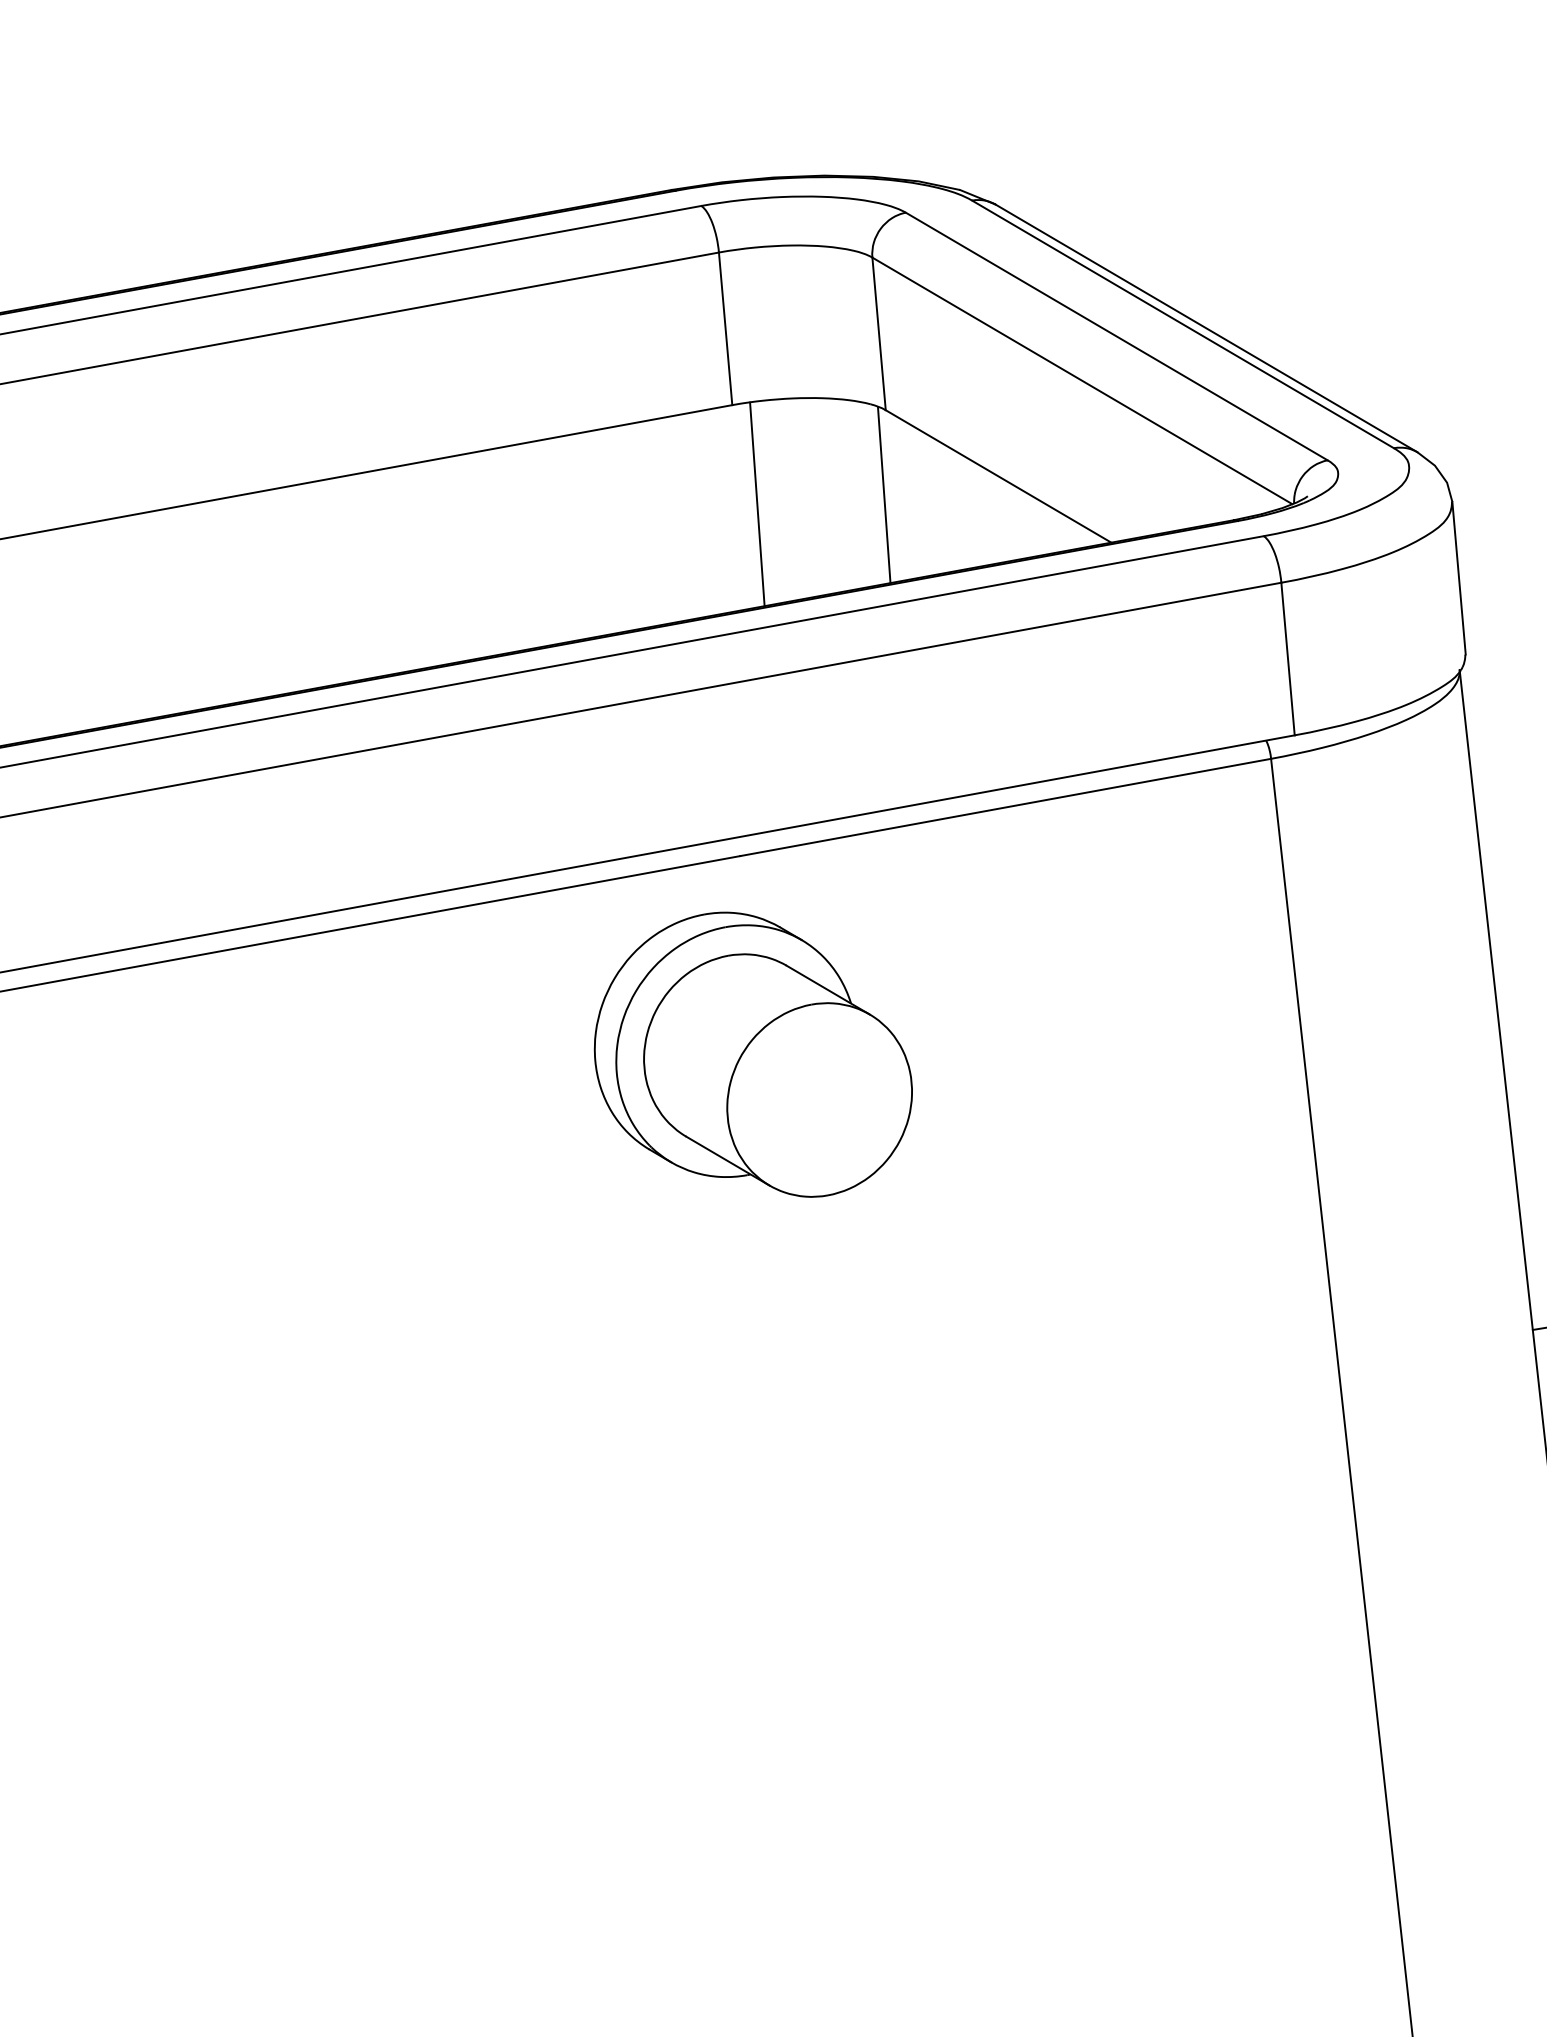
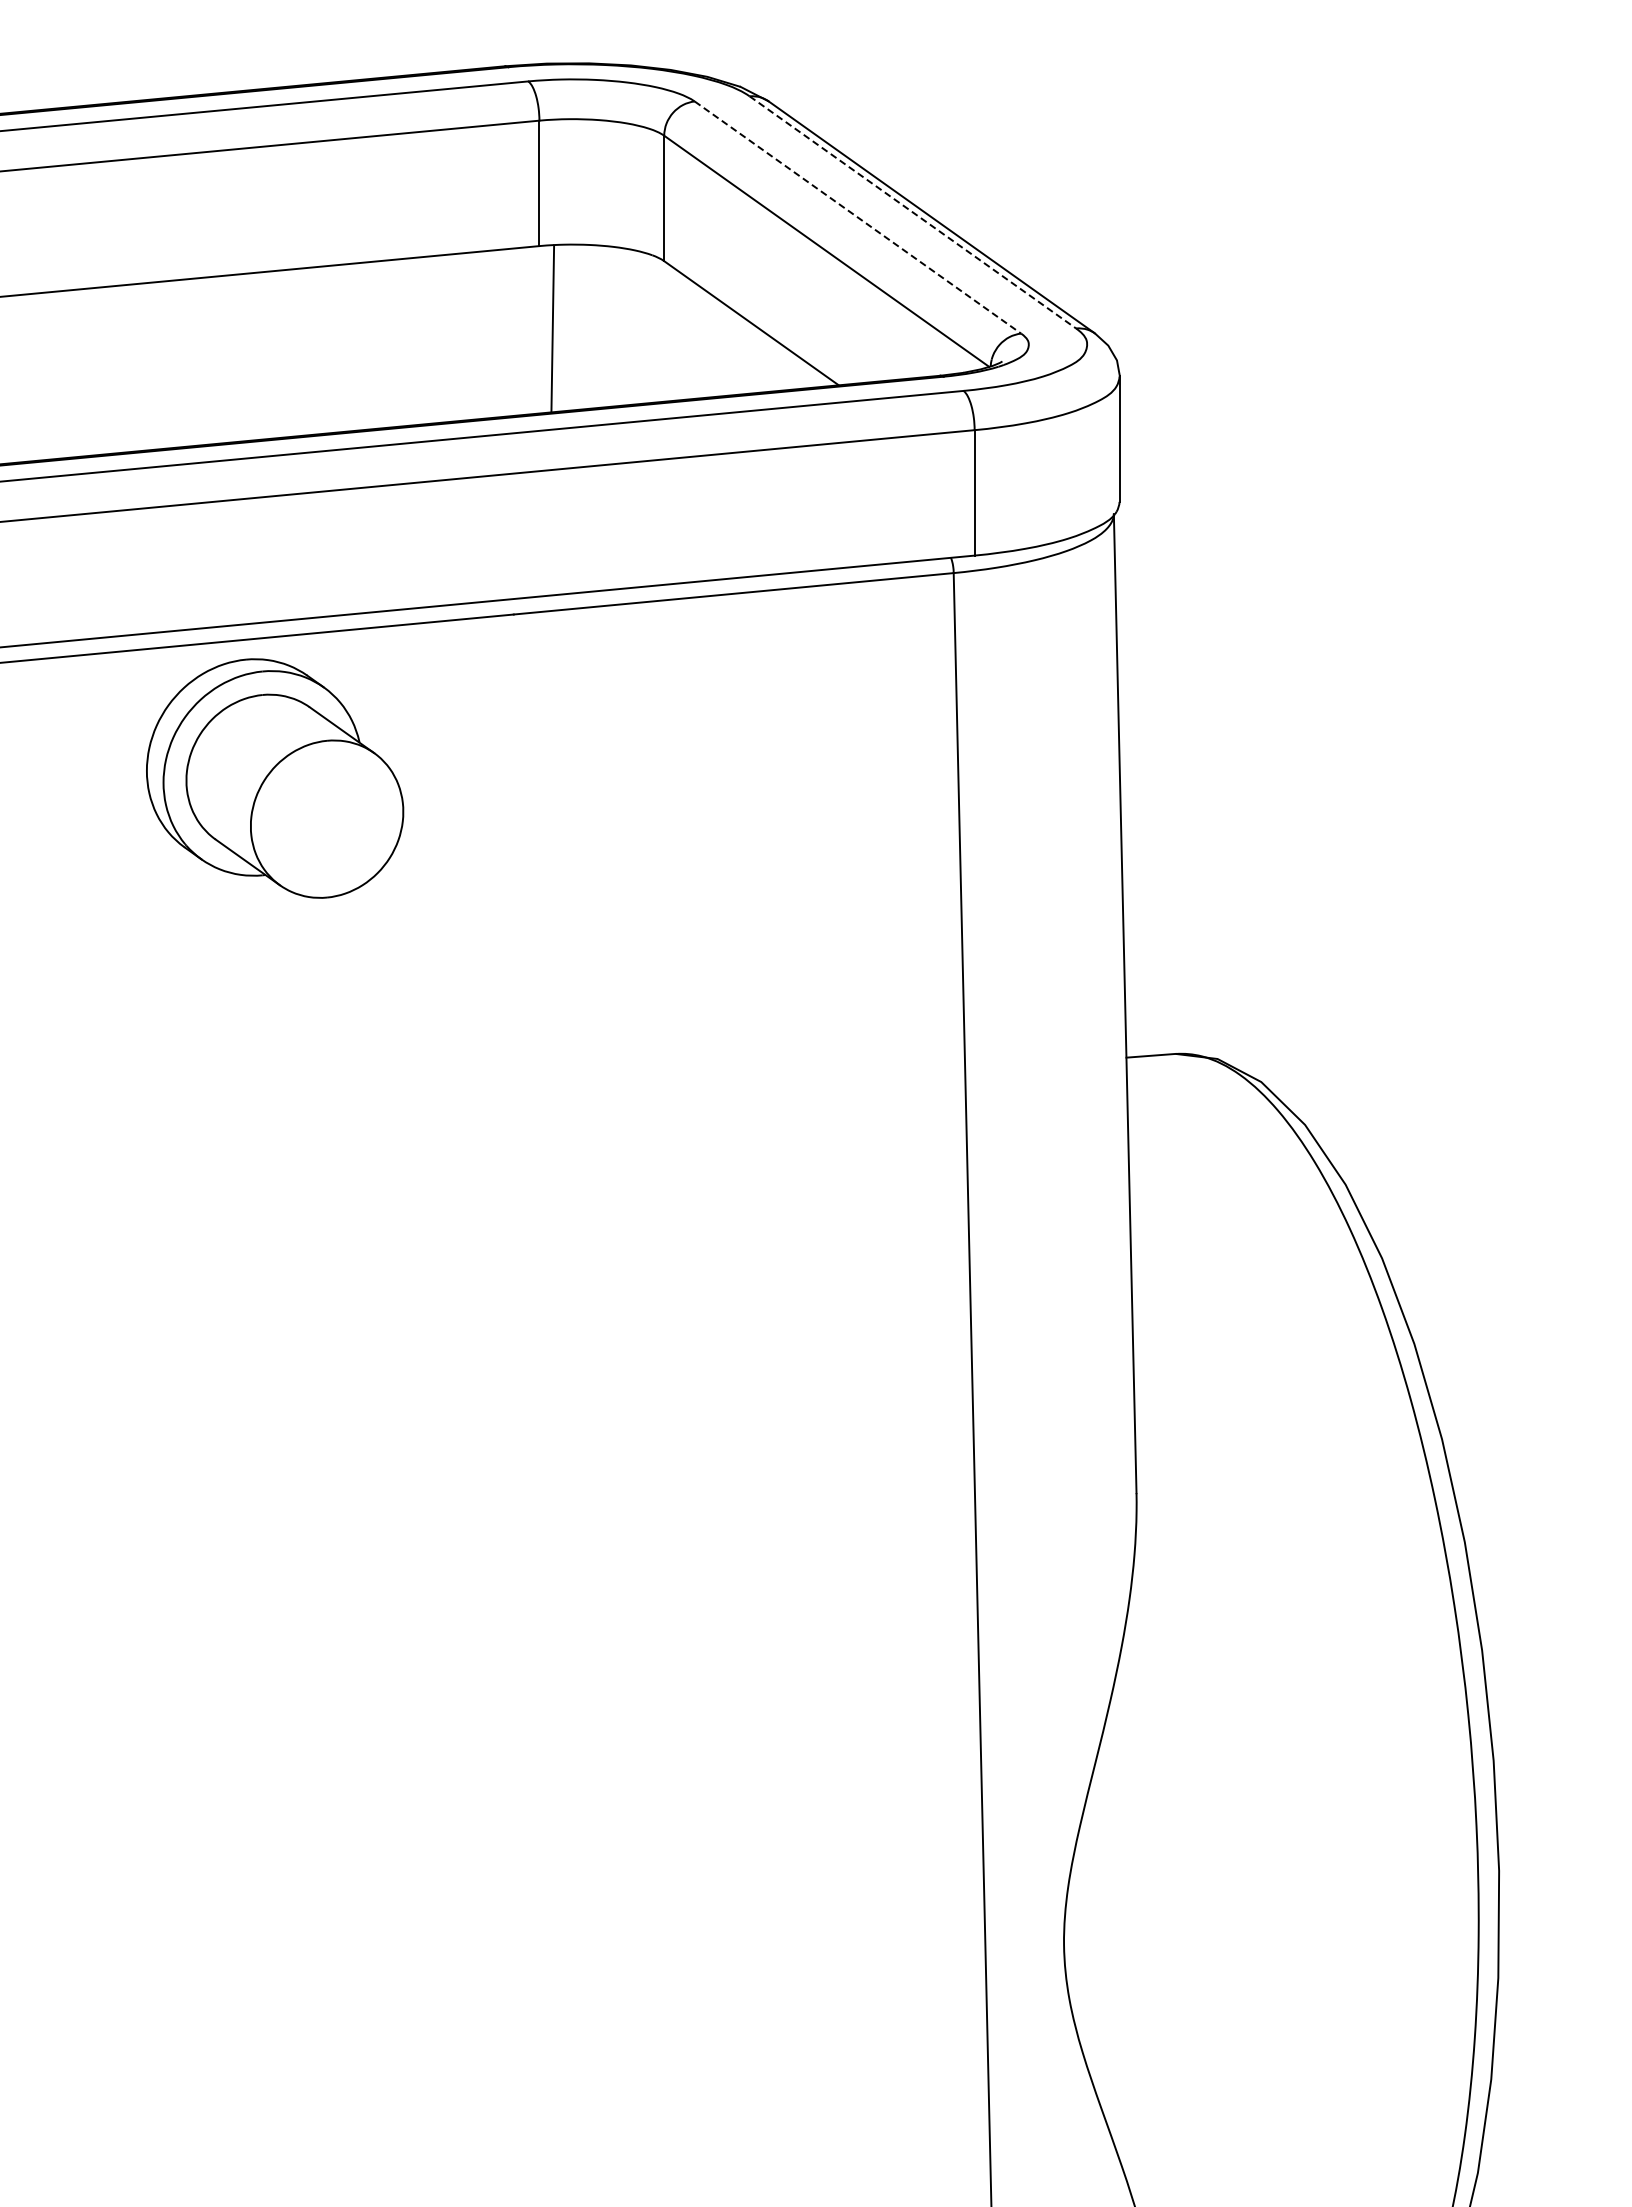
line: (1183, 324) -> (913, 212), solid -> dashed
line: (1117, 336) -> (858, 217), solid -> dashed
line: (883, 495) -> (656, 330), removed
part: (752, 1056) -> (275, 778), moved

